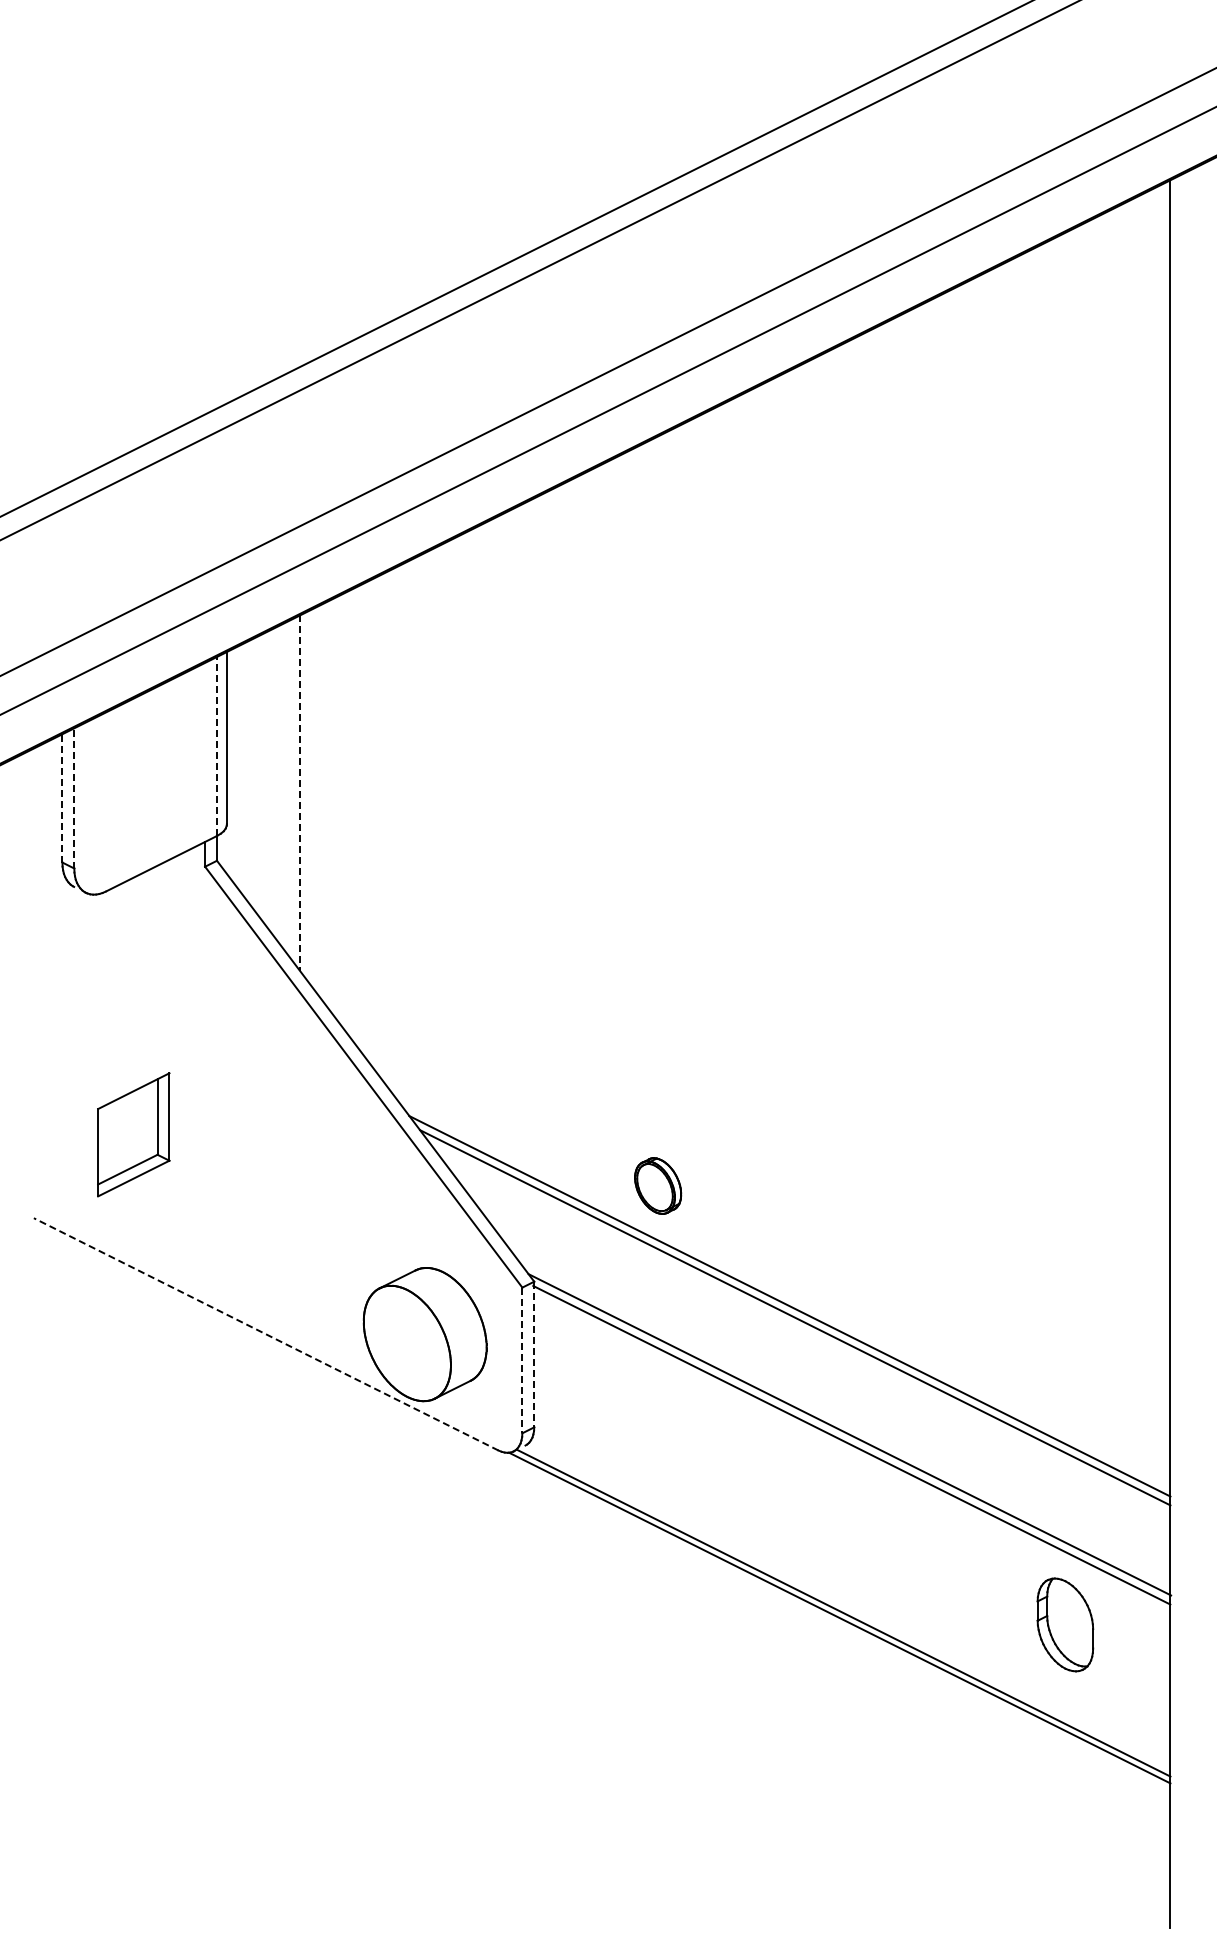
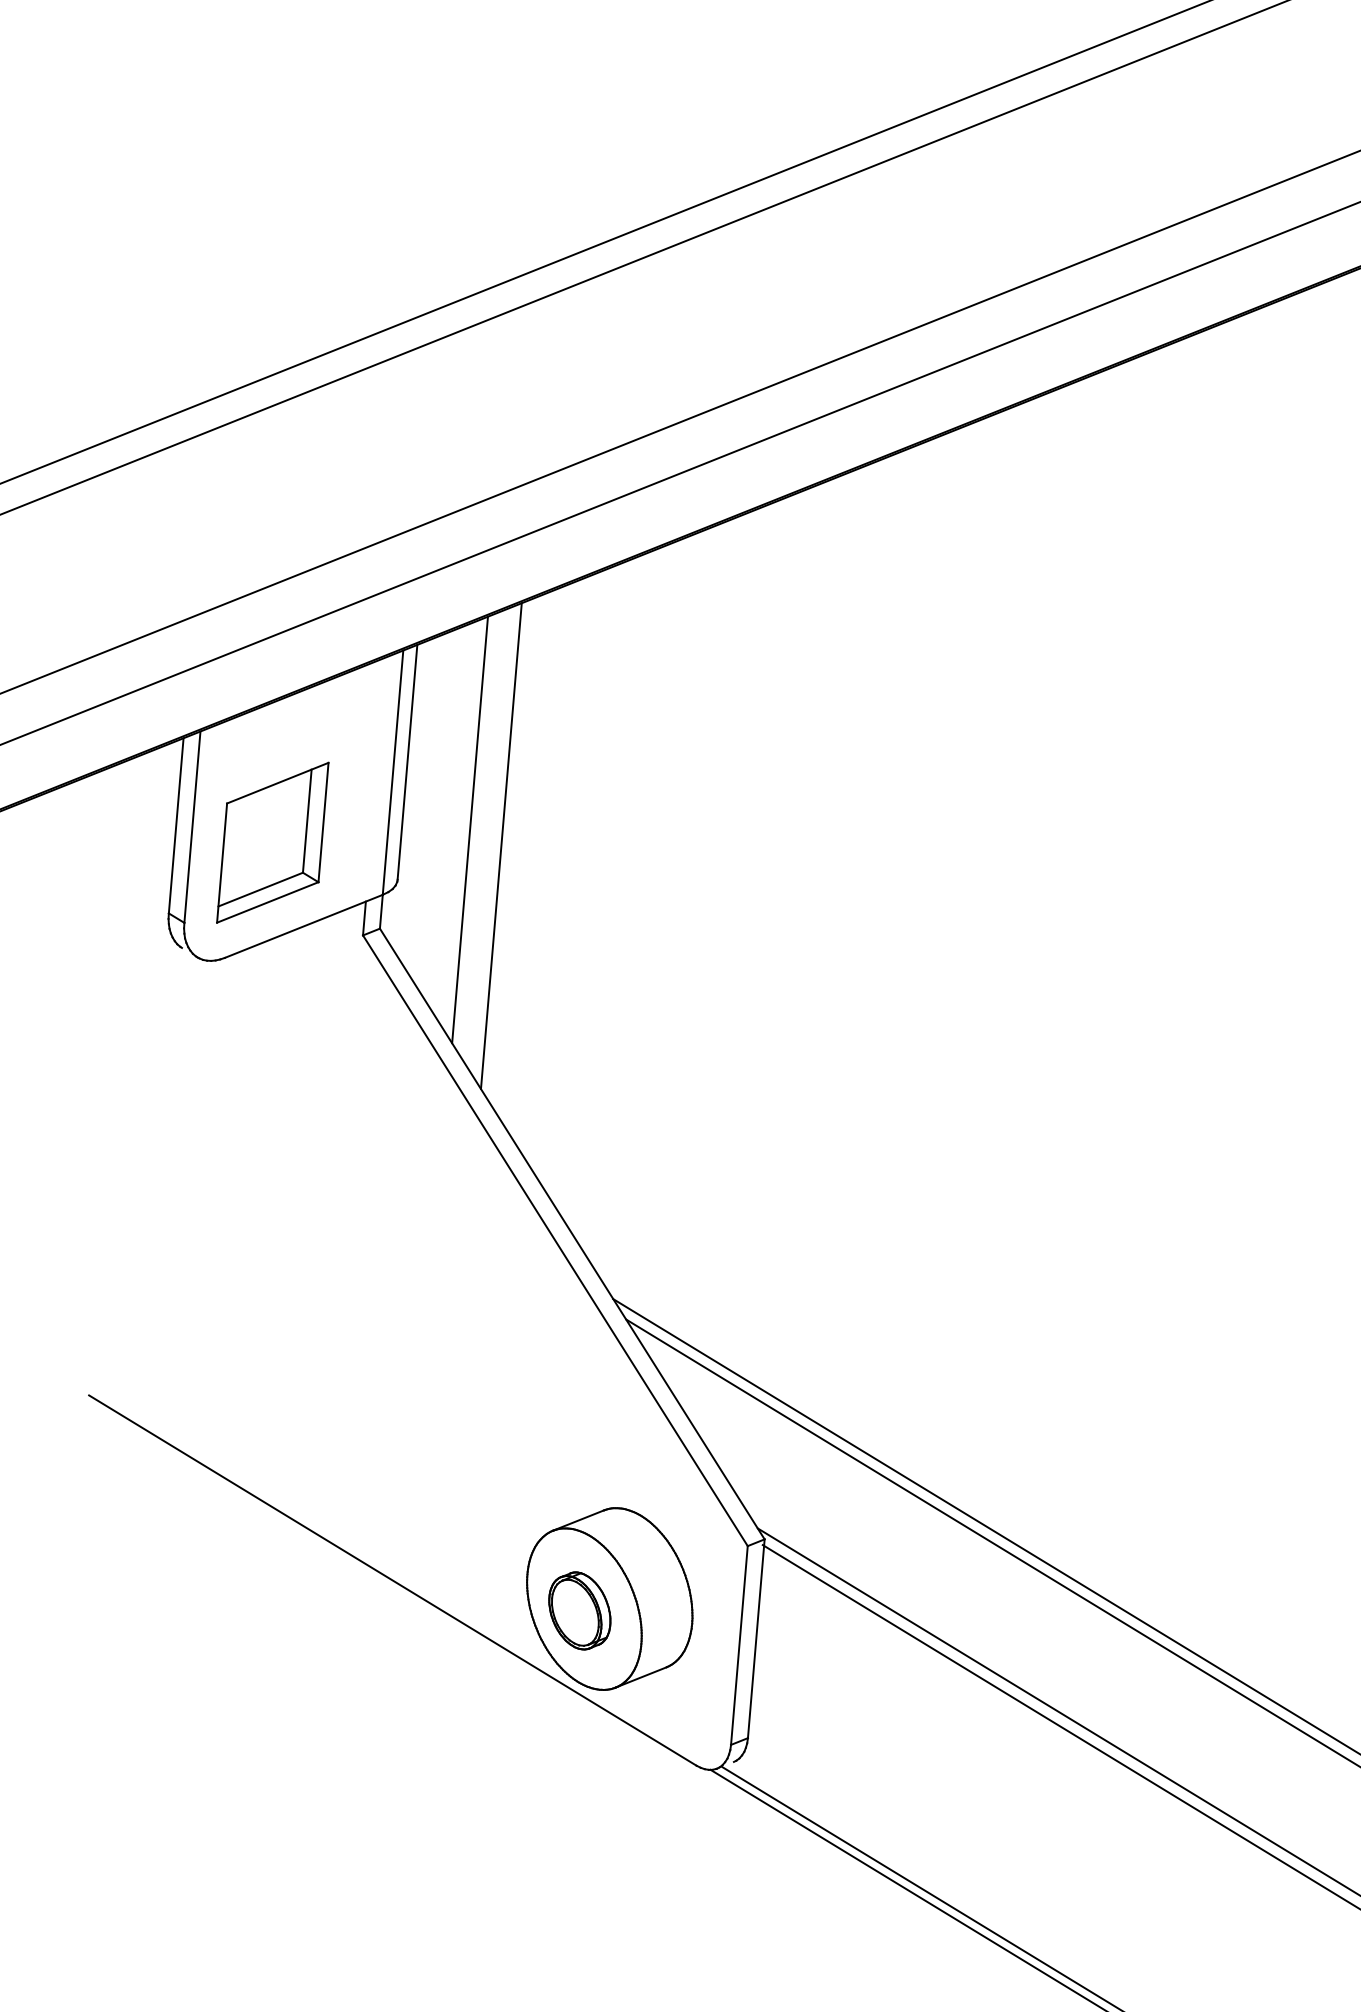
line: (217, 746) -> (393, 772), dashed -> solid
line: (276, 783) -> (469, 830), added
line: (300, 793) -> (501, 846), dashed -> solid
line: (62, 797) -> (176, 824), dashed -> solid
line: (74, 797) -> (192, 825), dashed -> solid
part: (133, 1134) -> (272, 842), moved
part: (658, 1185) -> (580, 1610), moved
line: (266, 1334) -> (393, 1580), dashed -> solid
line: (534, 1354) -> (756, 1638), dashed -> solid
line: (522, 1360) -> (739, 1645), dashed -> solid

